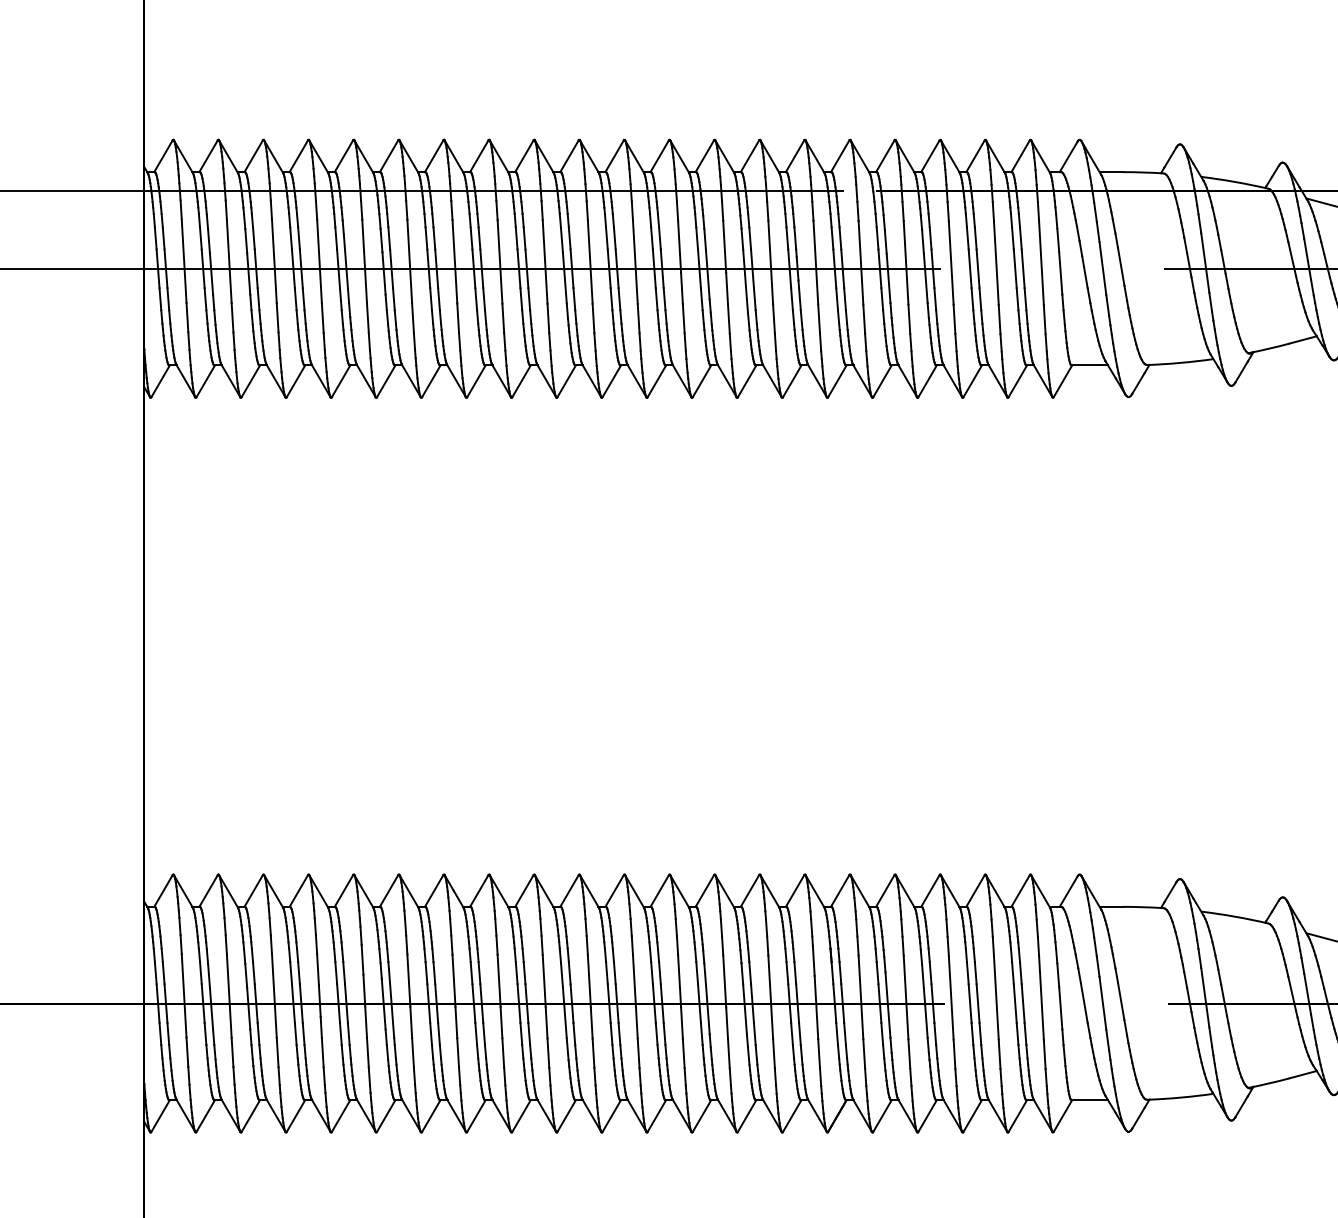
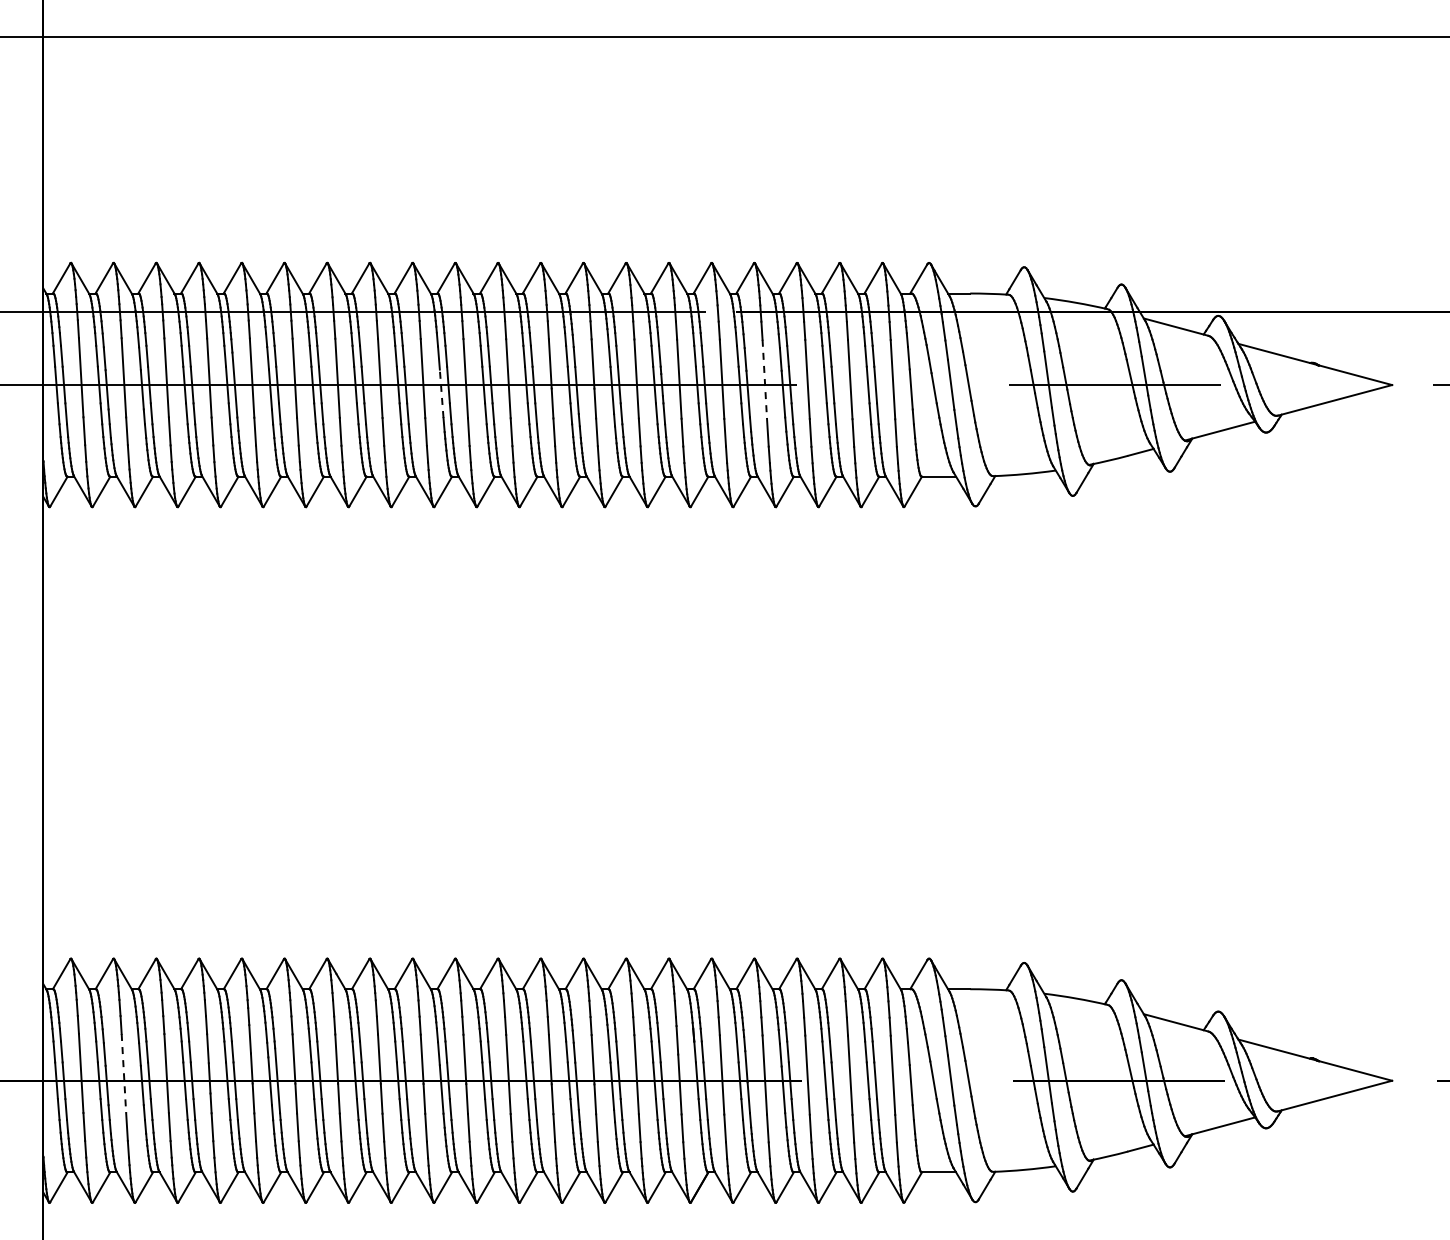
line: (905, 262) -> (764, 379), solid -> dashed
line: (564, 277) -> (441, 393), solid -> dashed
line: (228, 995) -> (123, 1073), solid -> dashed

